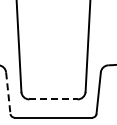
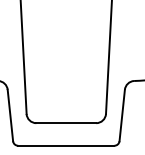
line: (8, 93) -> (10, 115), dashed -> solid
line: (53, 99) -> (66, 123), dashed -> solid

